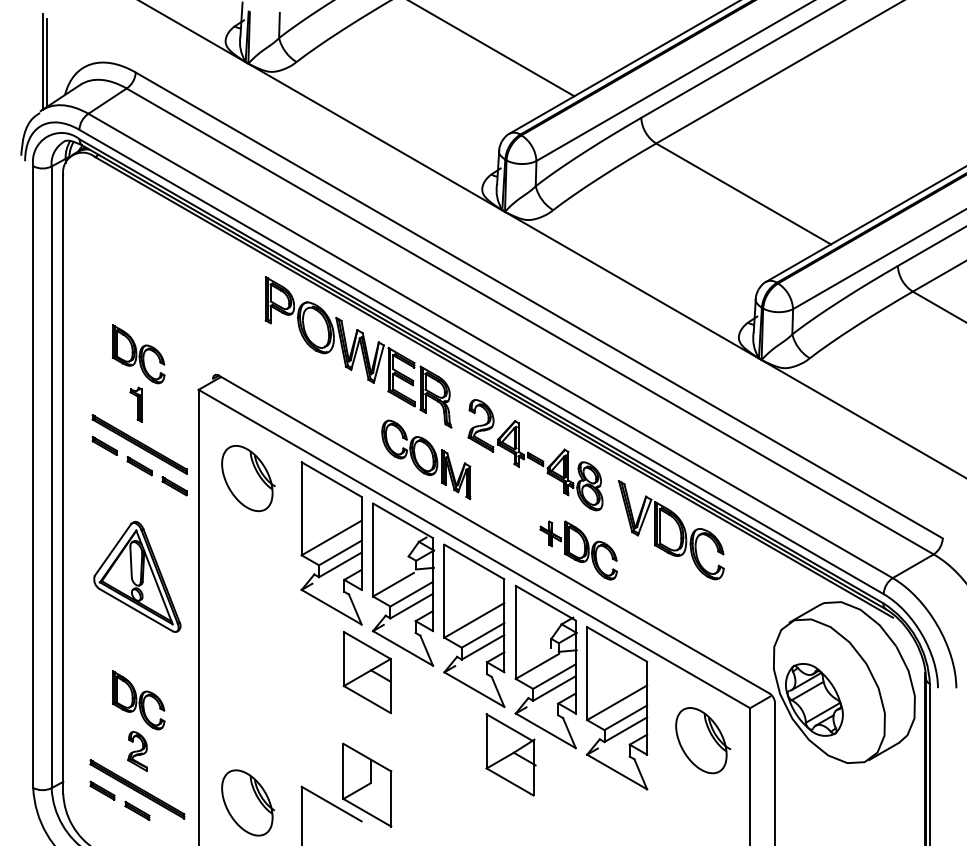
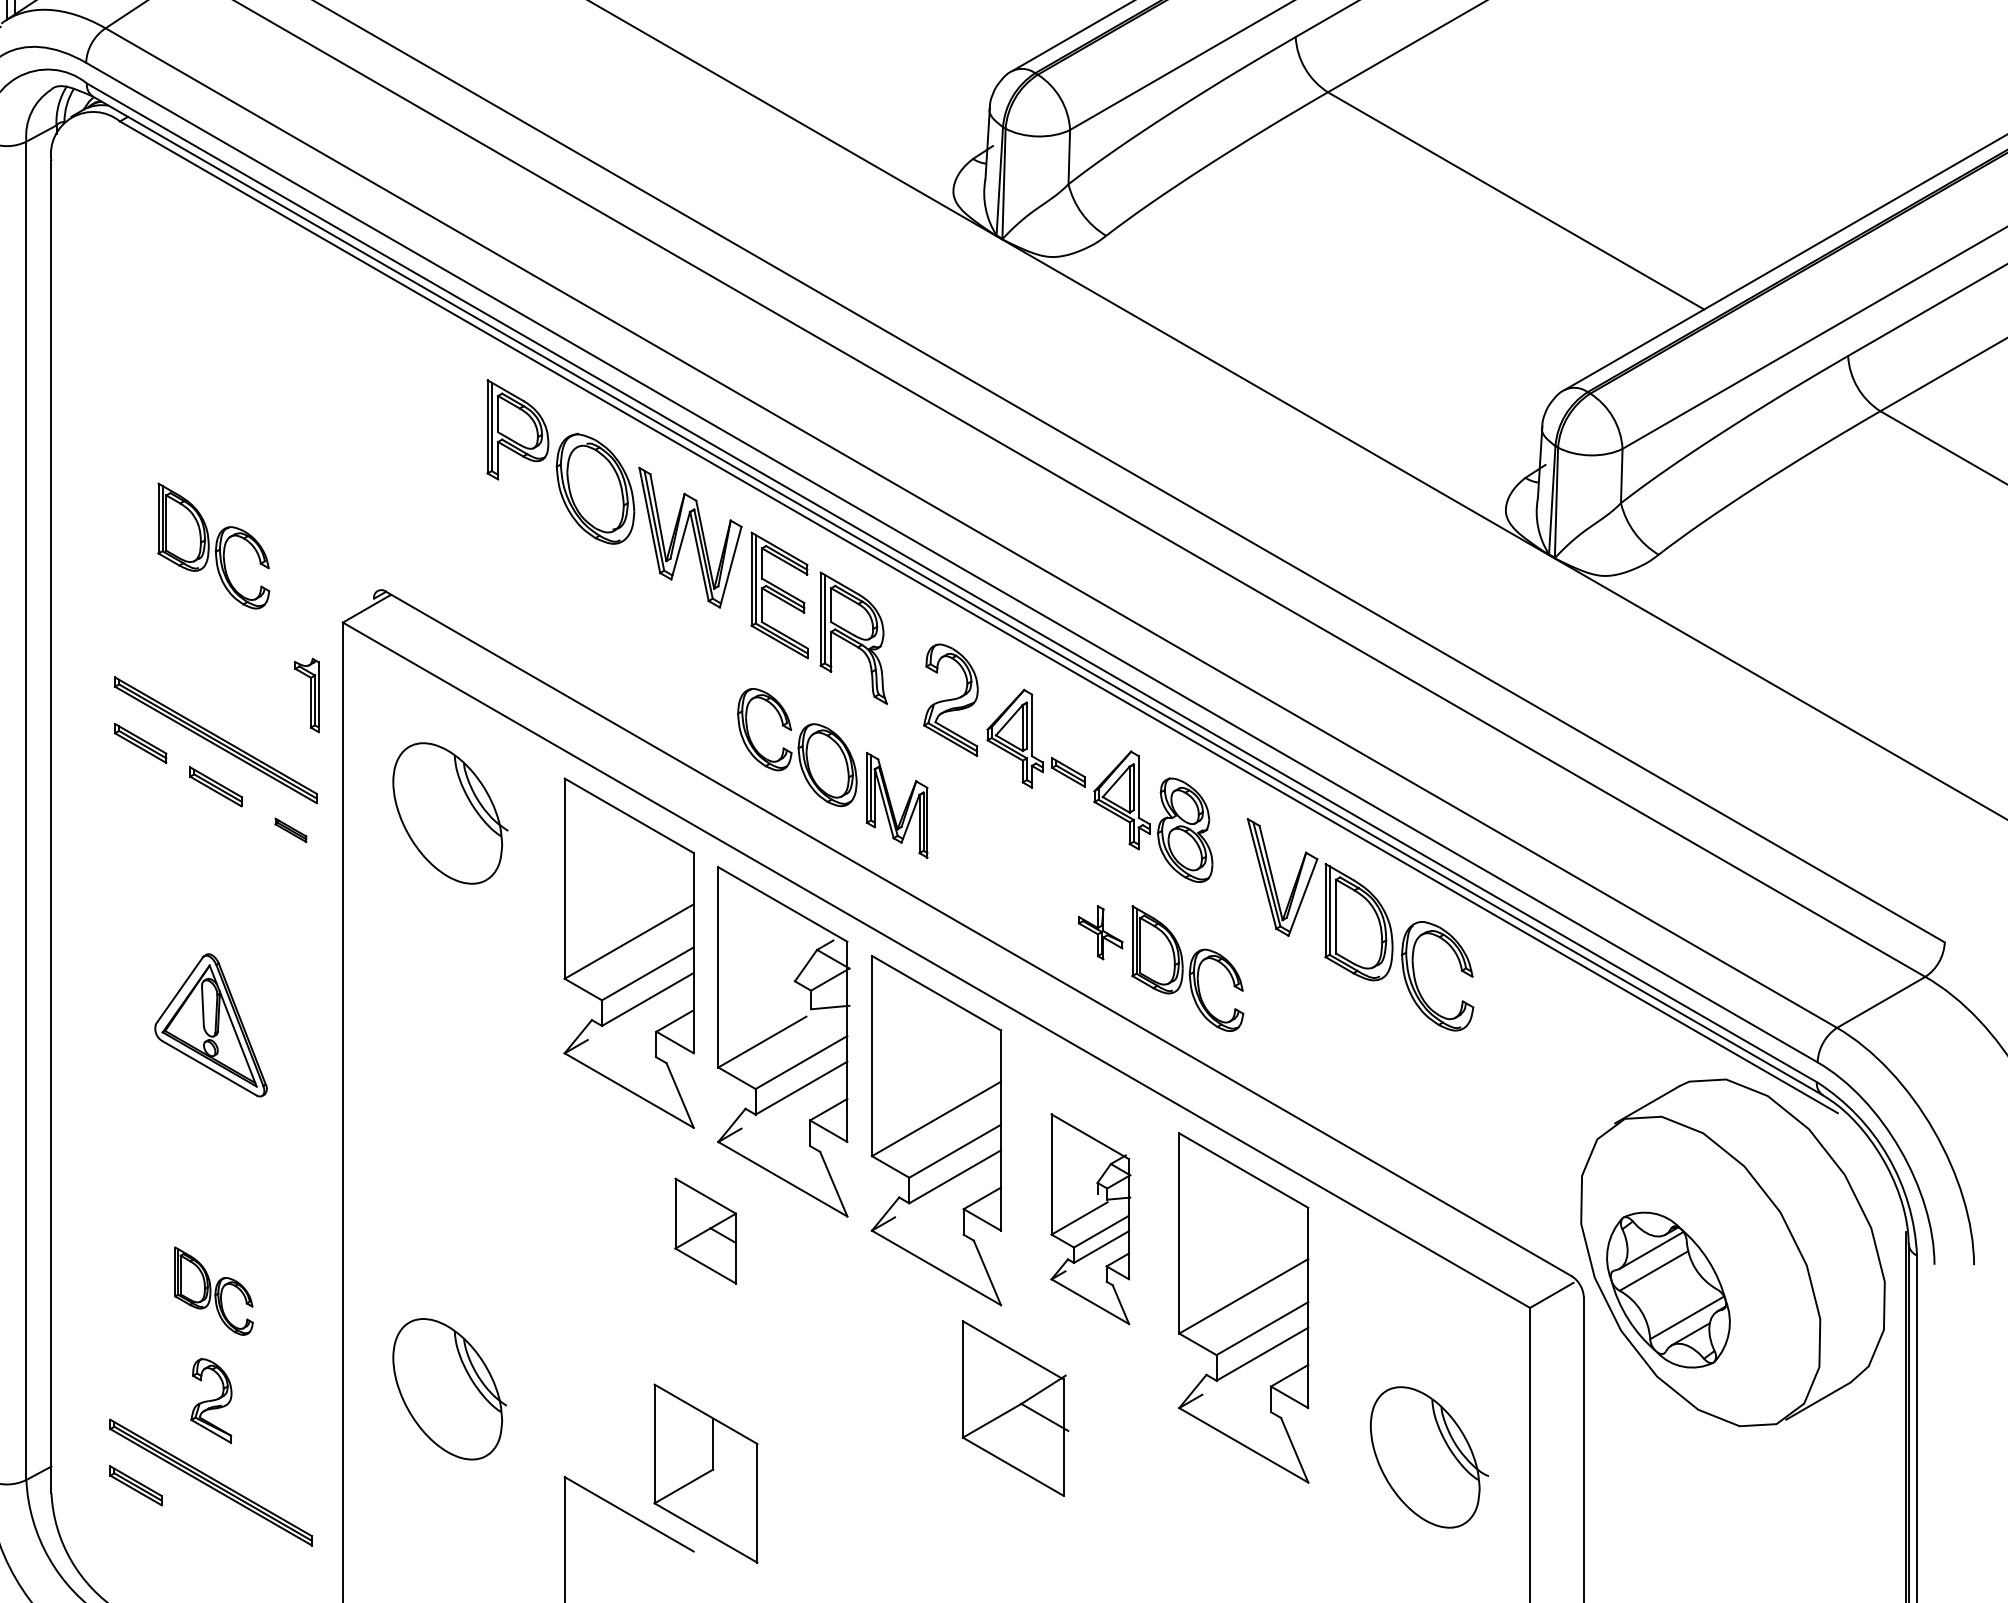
part: (135, 404) -> (305, 695), moved
part: (174, 486) -> (290, 830), size x0.6
part: (137, 576) -> (211, 1024), size x0.6
part: (545, 666) -> (1089, 1218), size x0.6
part: (366, 672) -> (704, 1231), size x0.6
part: (138, 700) -> (213, 1291), size x0.7
part: (703, 740) -> (1429, 1457), moved
part: (247, 802) -> (448, 1388), moved
part: (137, 810) -> (211, 1528), removed

